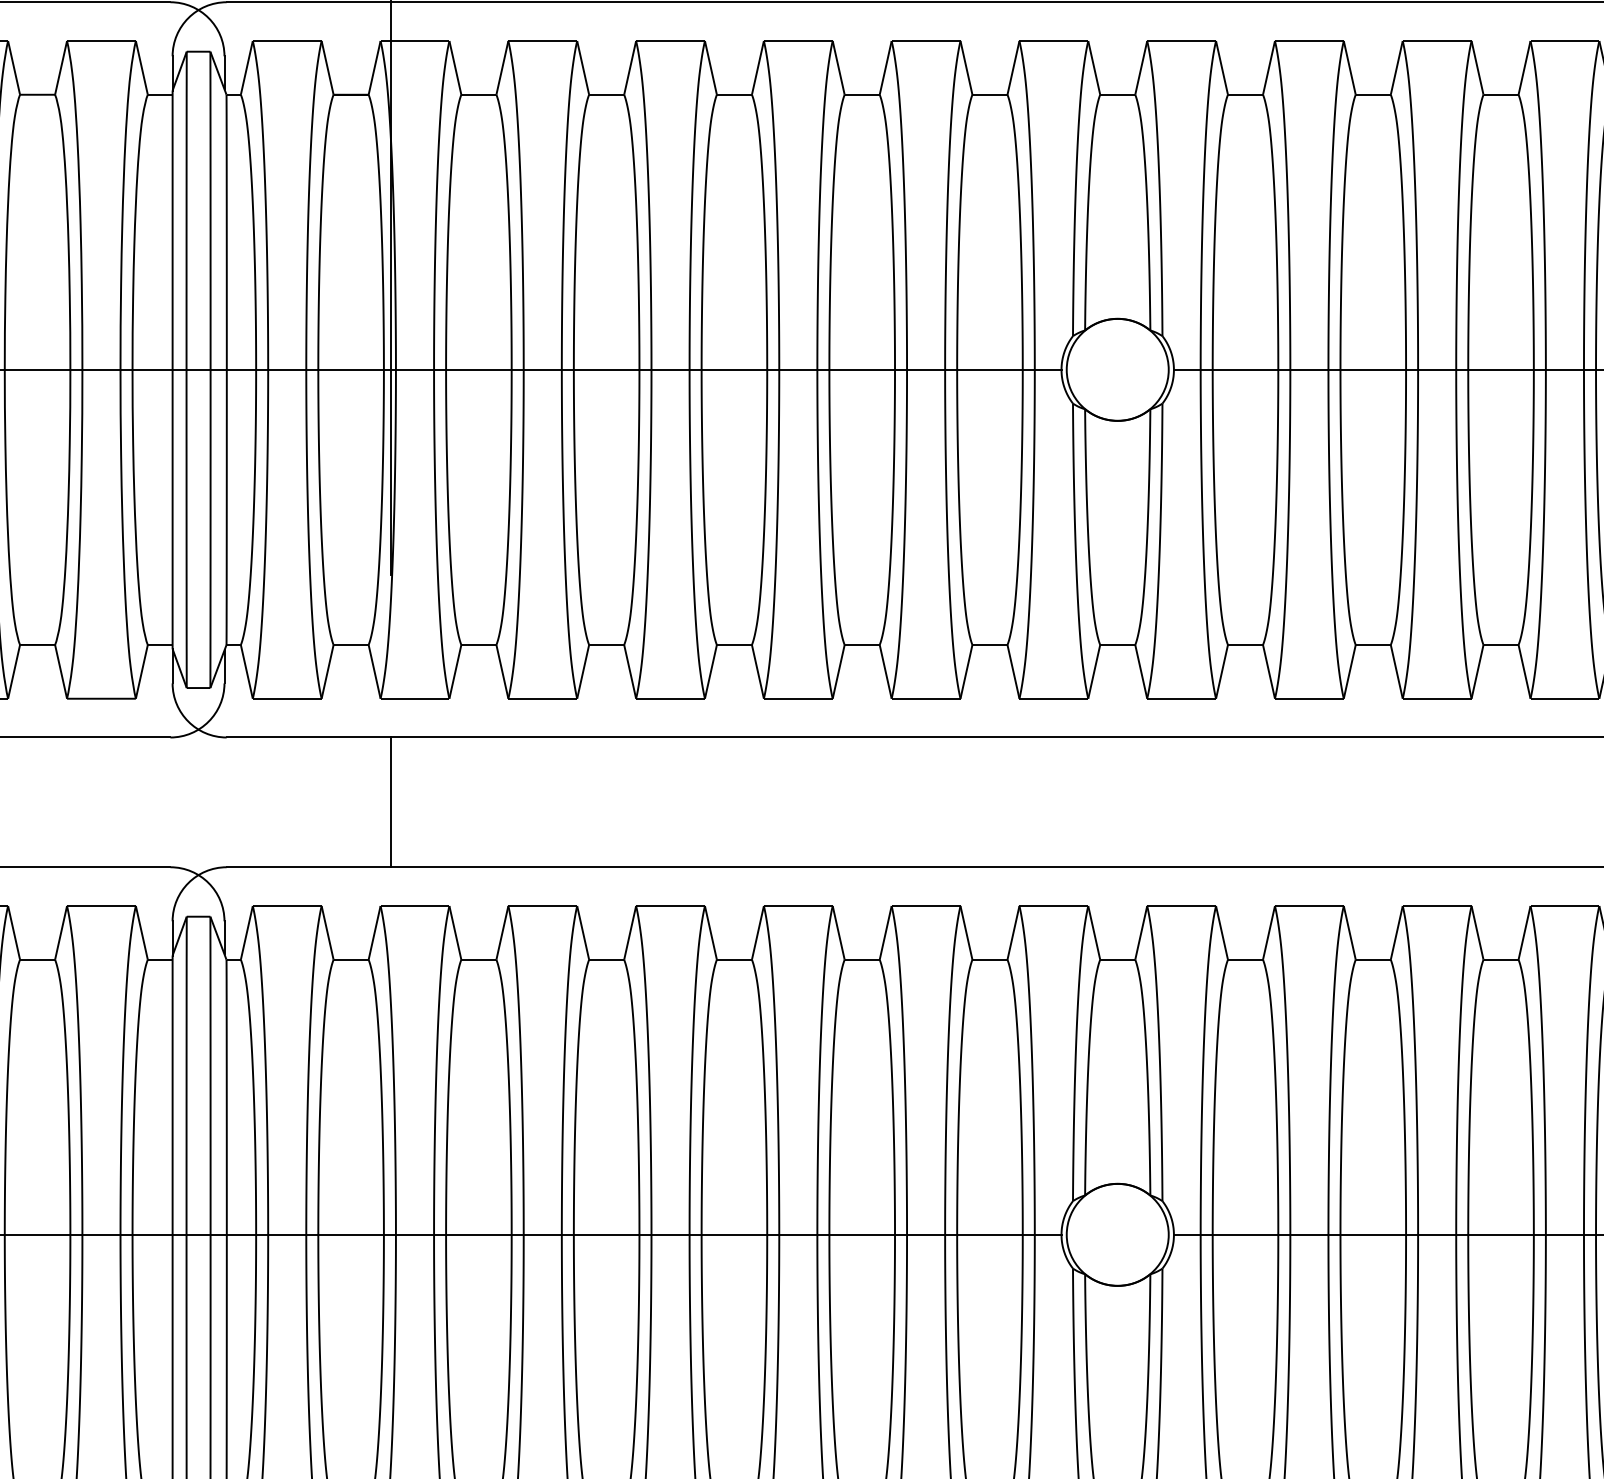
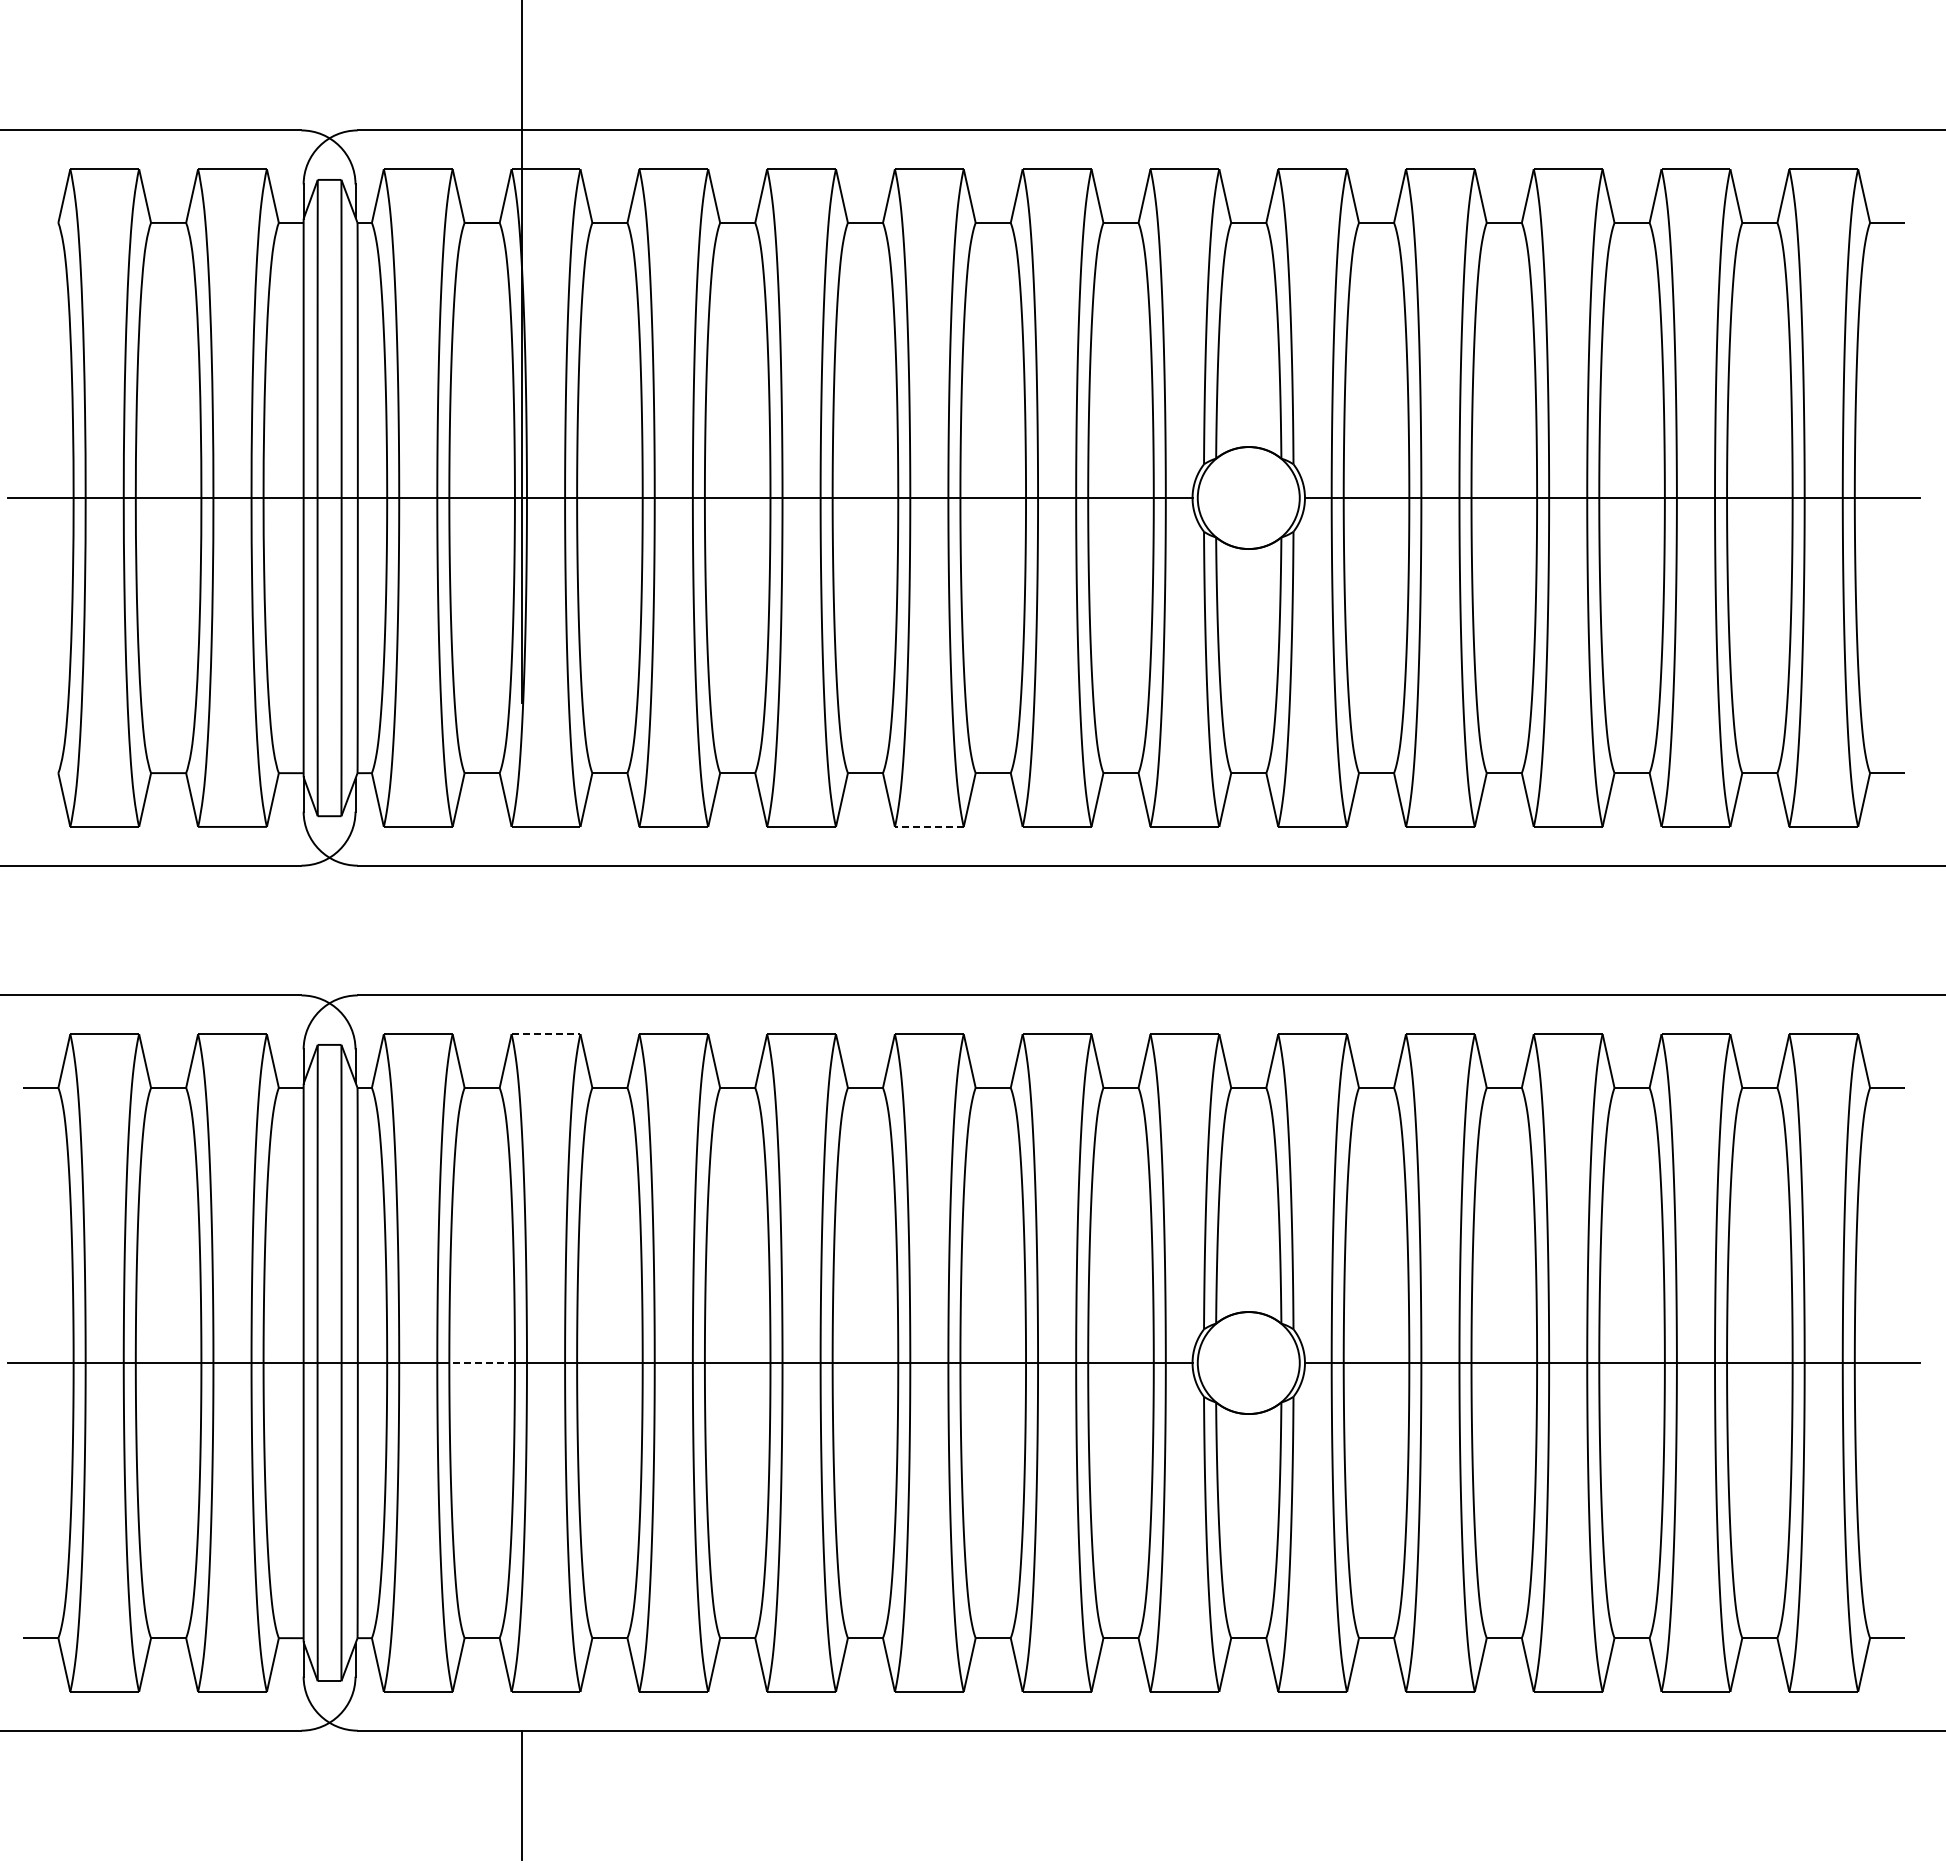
line: (798, 698) -> (929, 826), solid -> dashed
line: (390, 802) -> (521, 930), removed
line: (415, 906) -> (546, 1034), solid -> dashed
line: (351, 1235) -> (482, 1363), solid -> dashed

